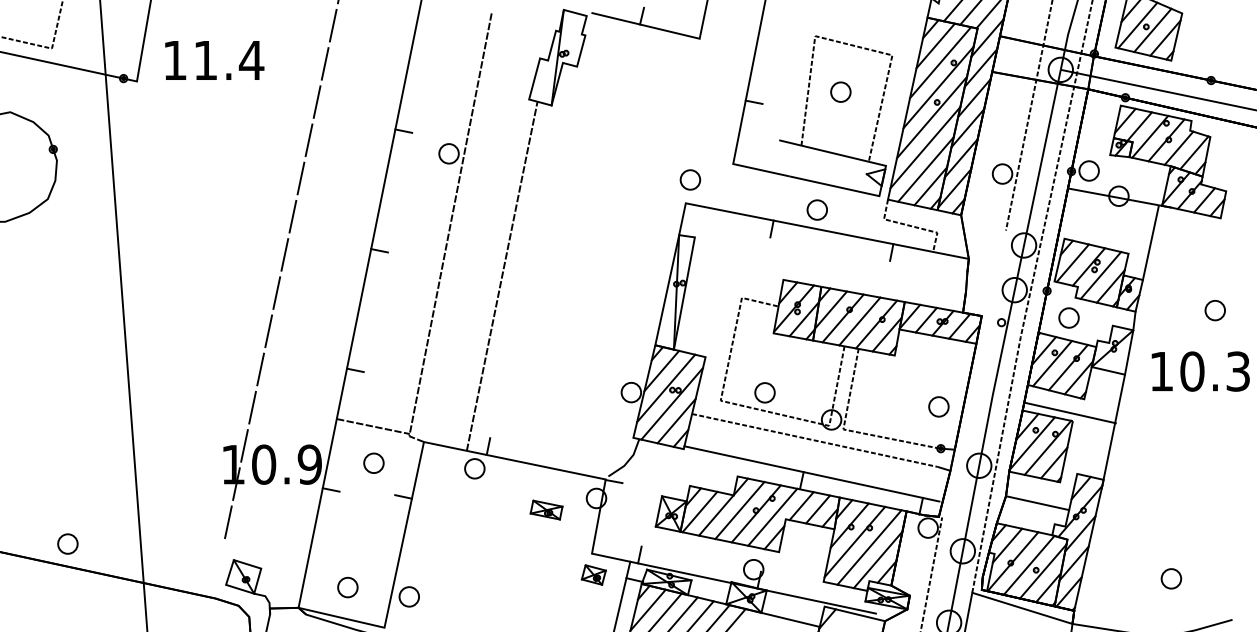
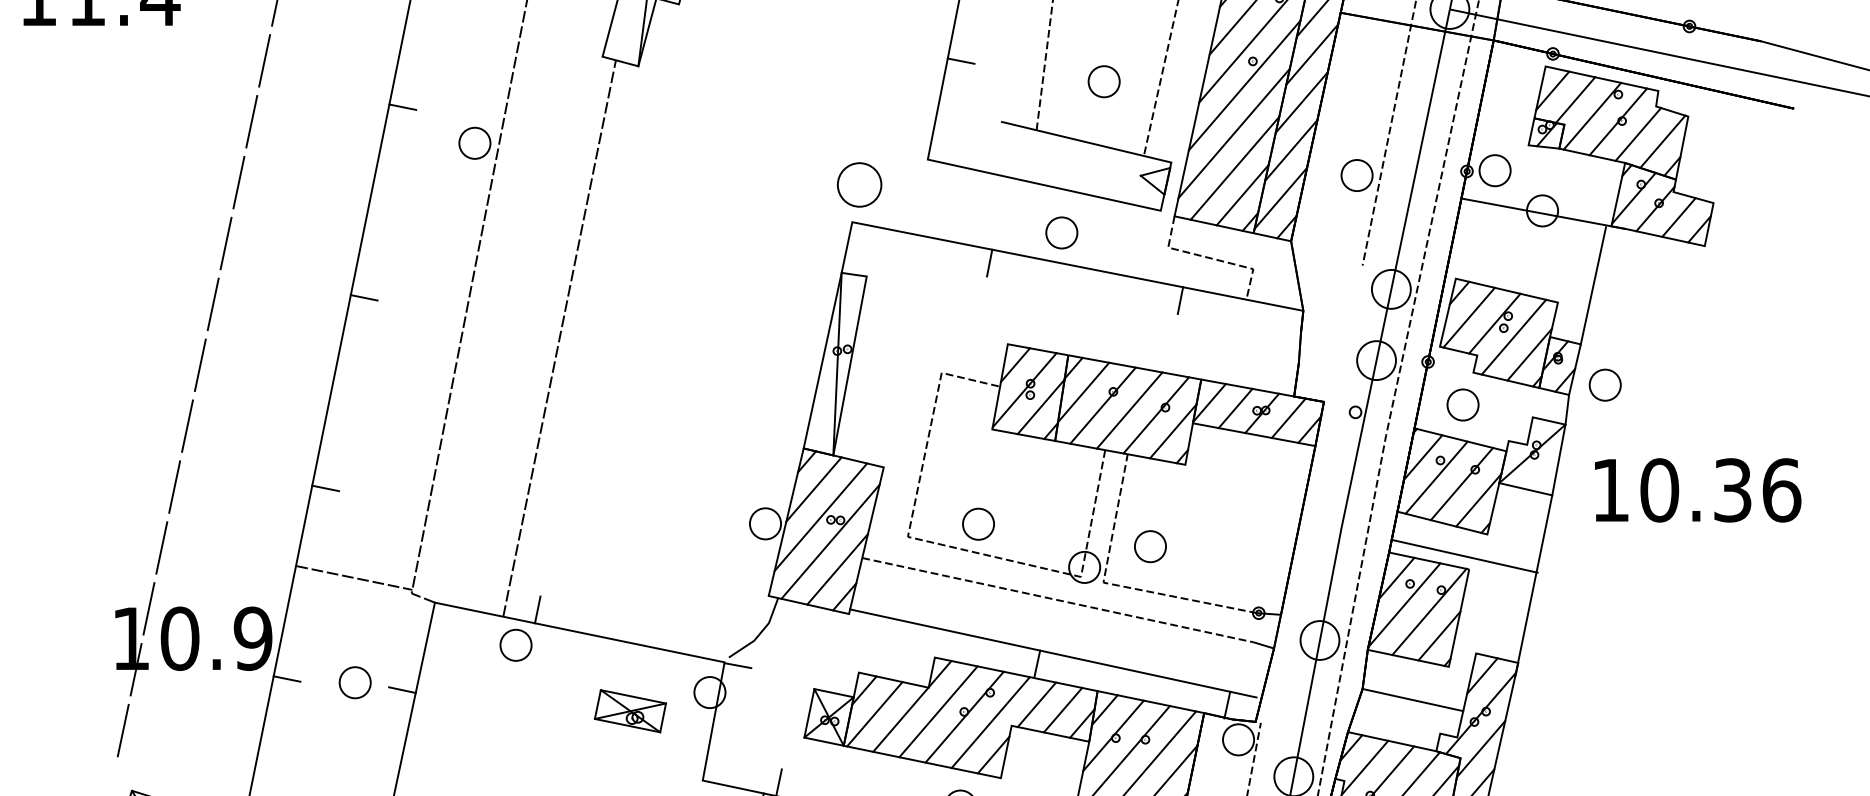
part: (840, 91) -> (1103, 80), moved
part: (690, 179) -> (859, 184), size x1.4
part: (1214, 310) -> (1604, 385), moved
part: (938, 406) -> (1149, 546), moved
part: (373, 462) -> (354, 681), moved
part: (546, 509) -> (630, 710), size x1.4

